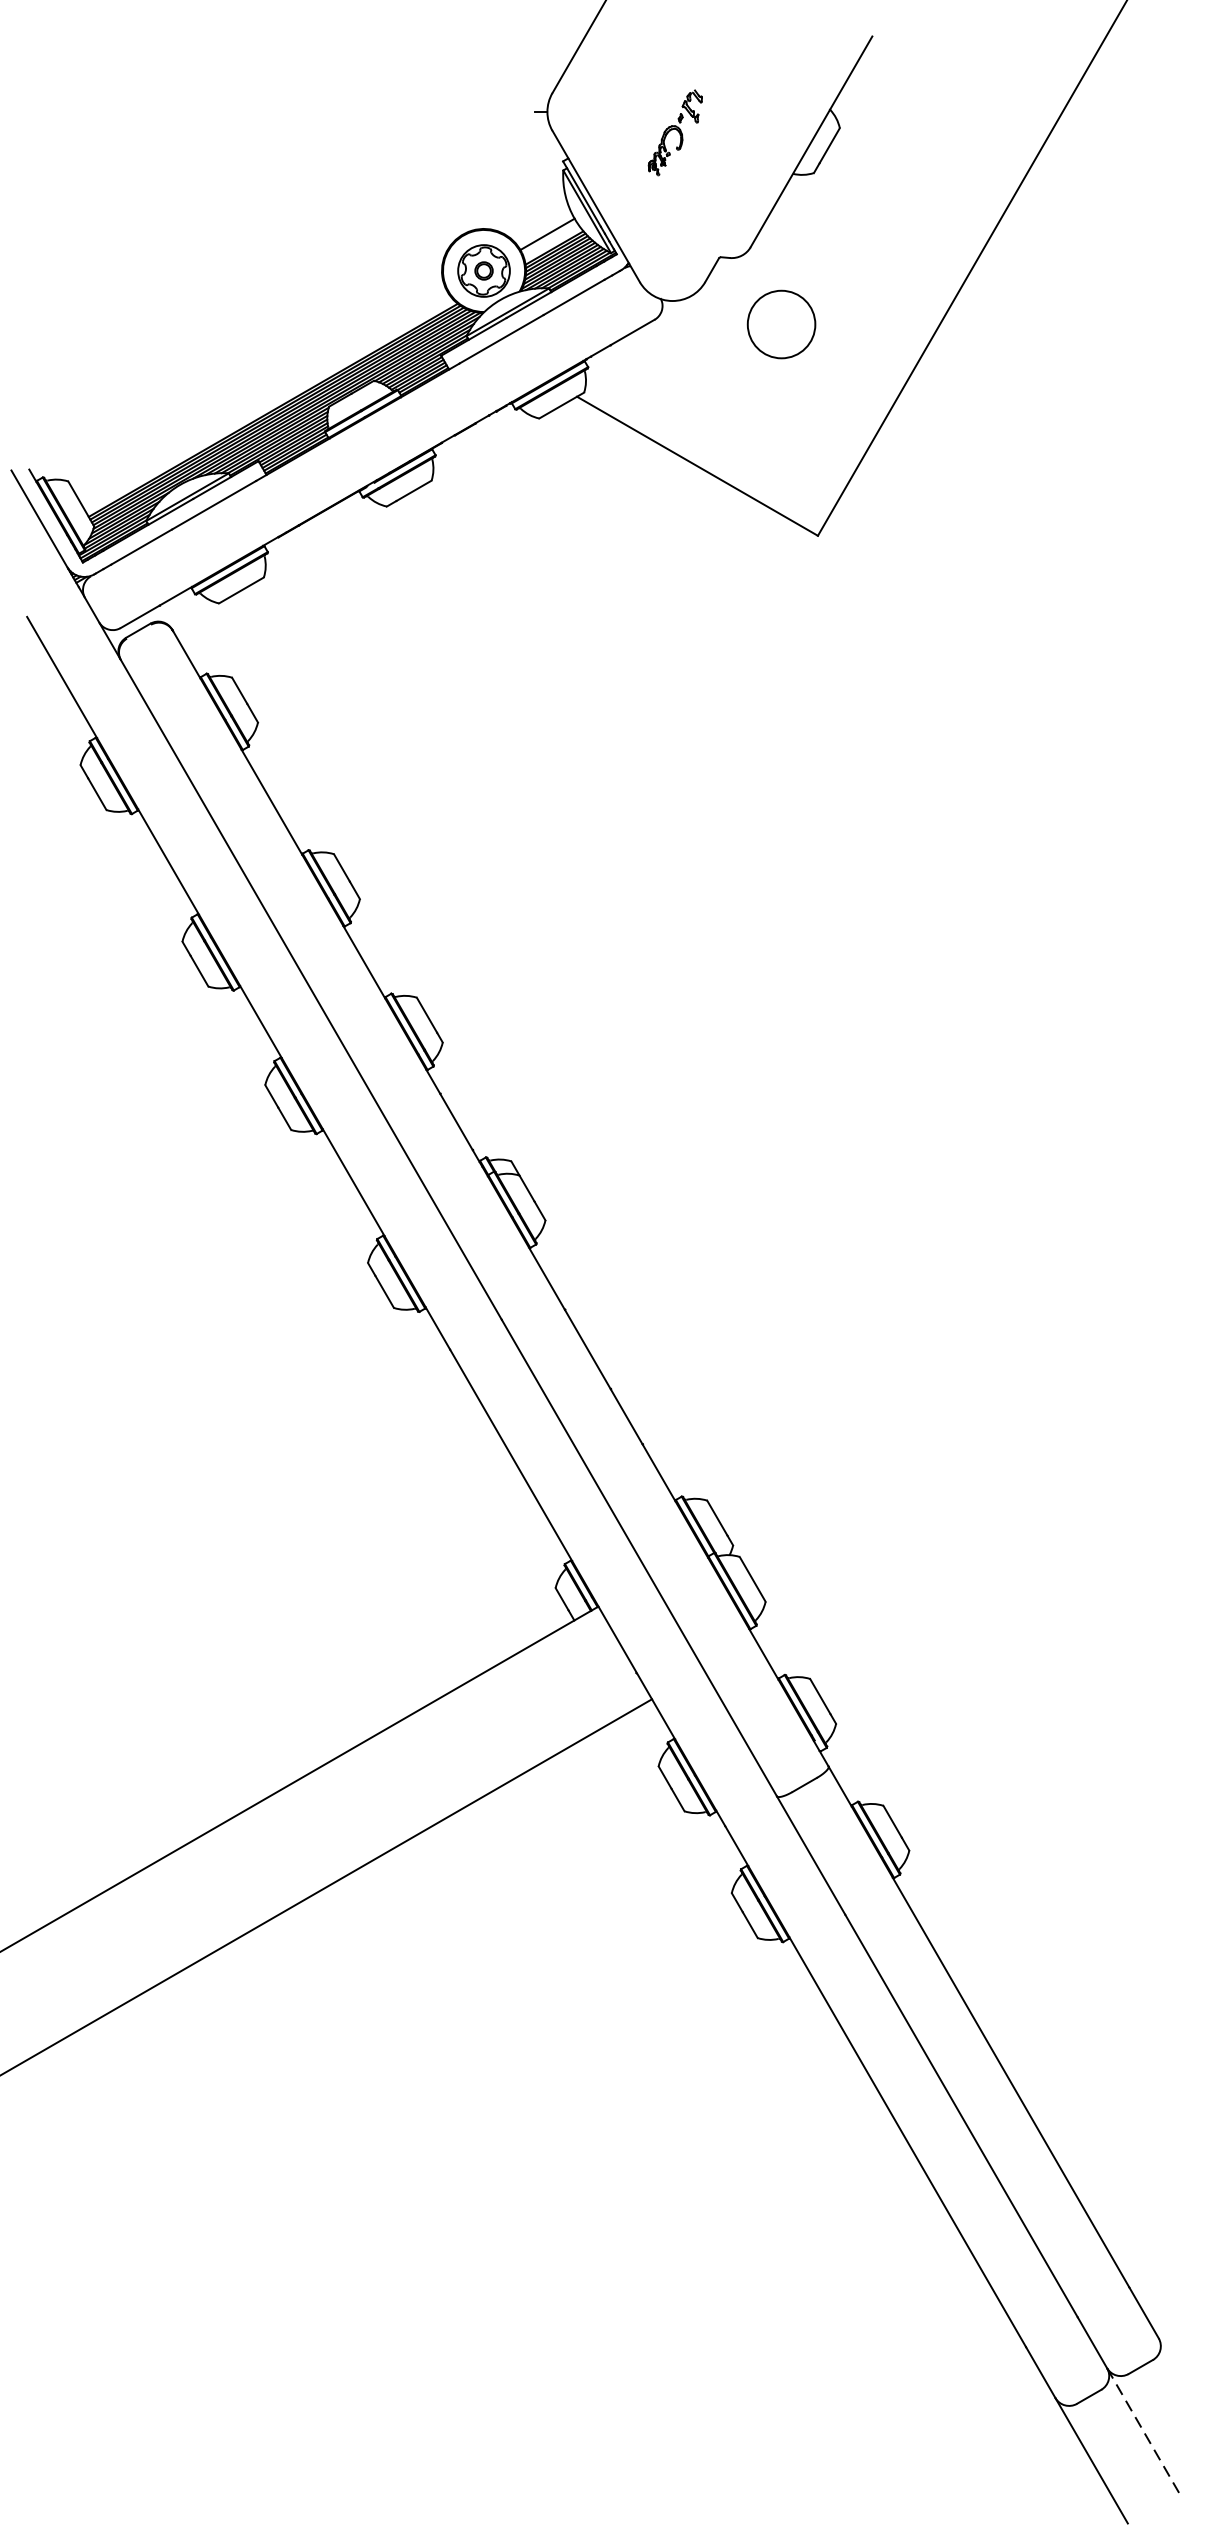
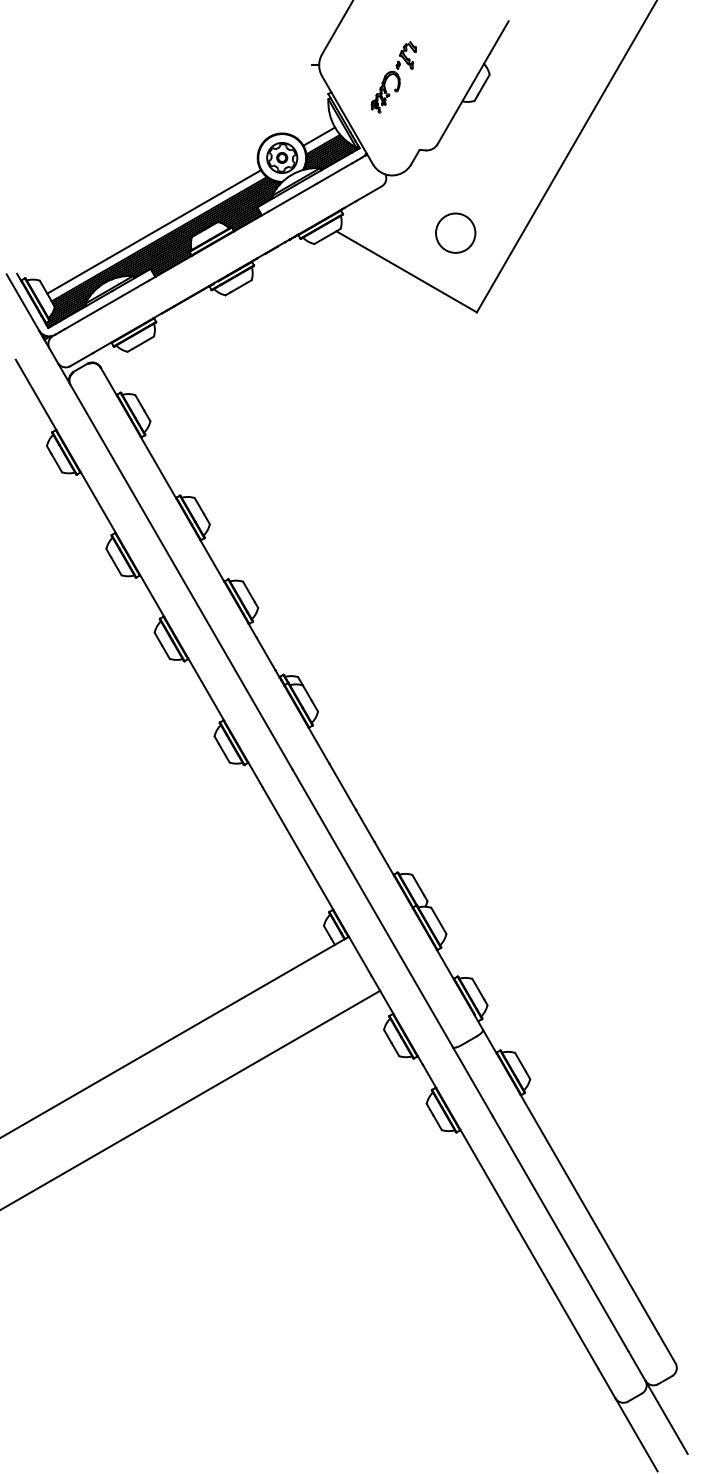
part: (674, 132) -> (393, 77), size x1.43
circle: (781, 323) -> (455, 232), moved
line: (265, 397) -> (154, 231), added
line: (1143, 2431) -> (666, 1417), dashed -> solid

